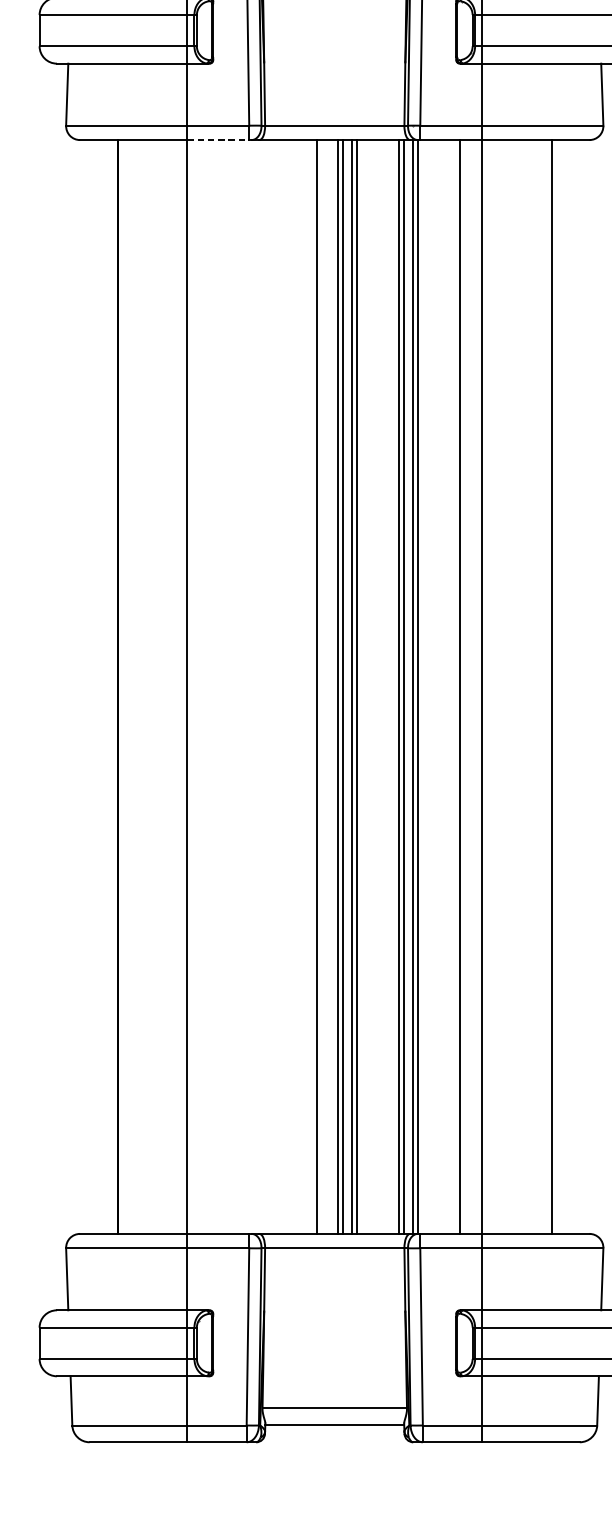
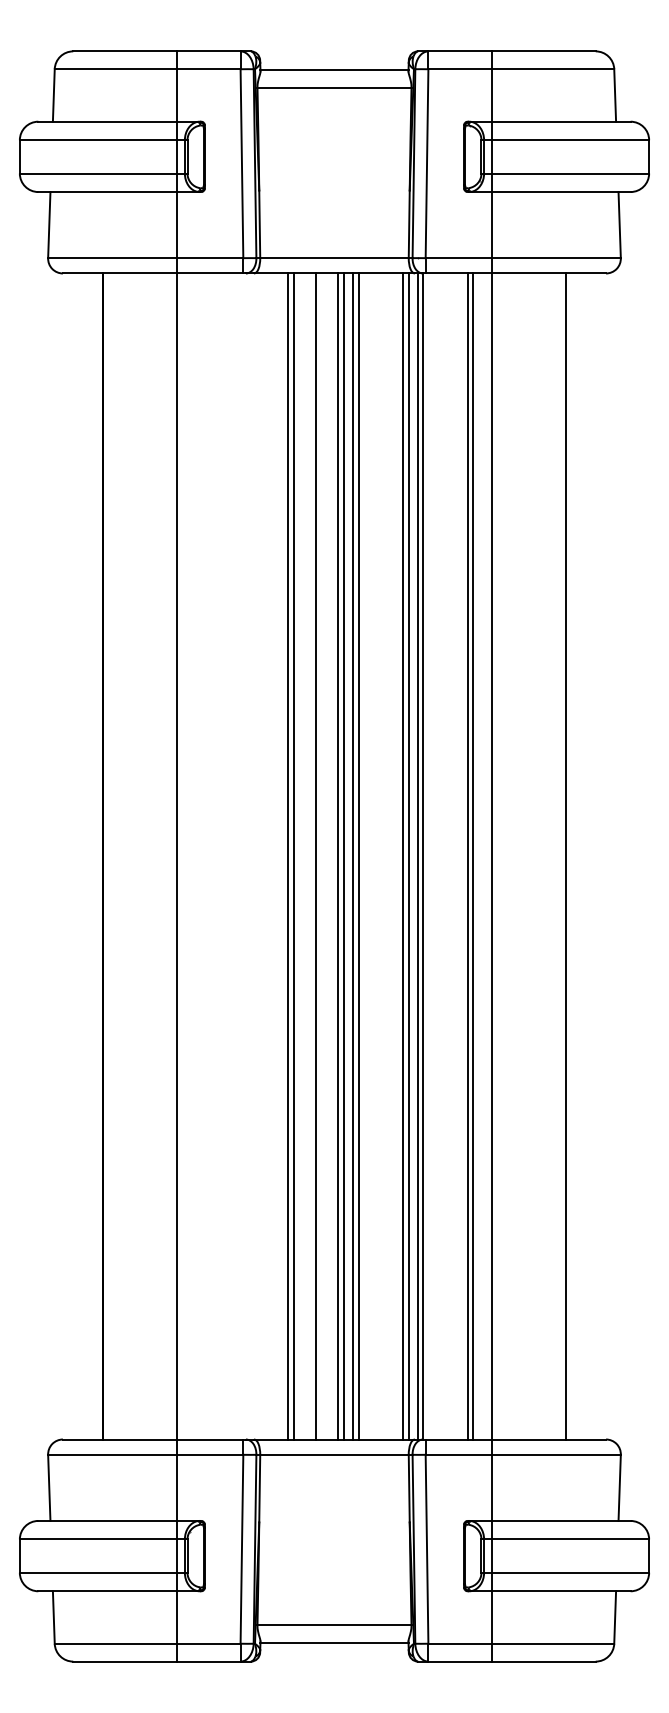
line: (218, 140) -> (210, 273), dashed -> solid
line: (291, 686) -> (288, 856), added
line: (296, 686) -> (293, 856), added
line: (465, 686) -> (473, 856), added

